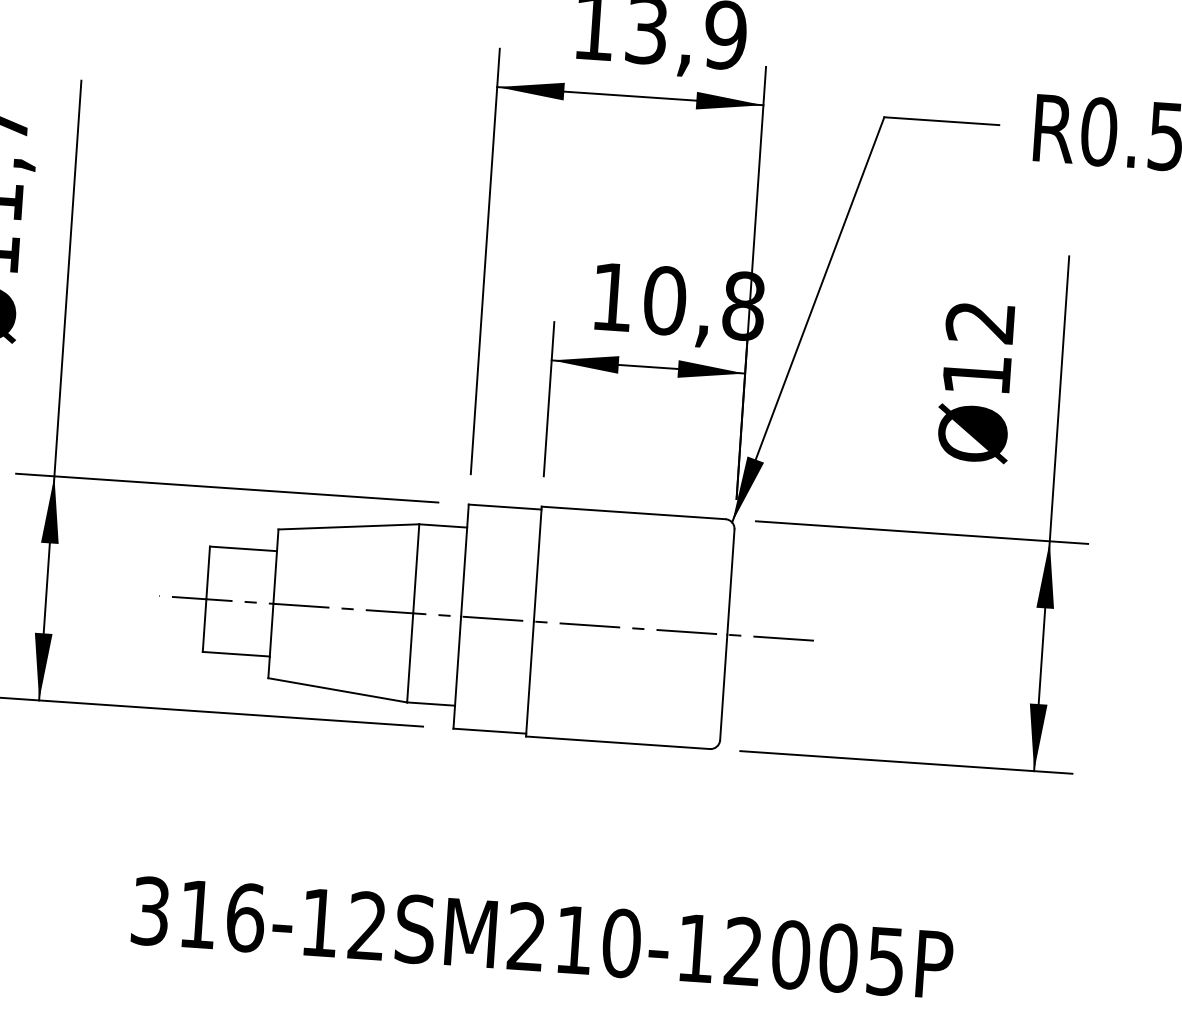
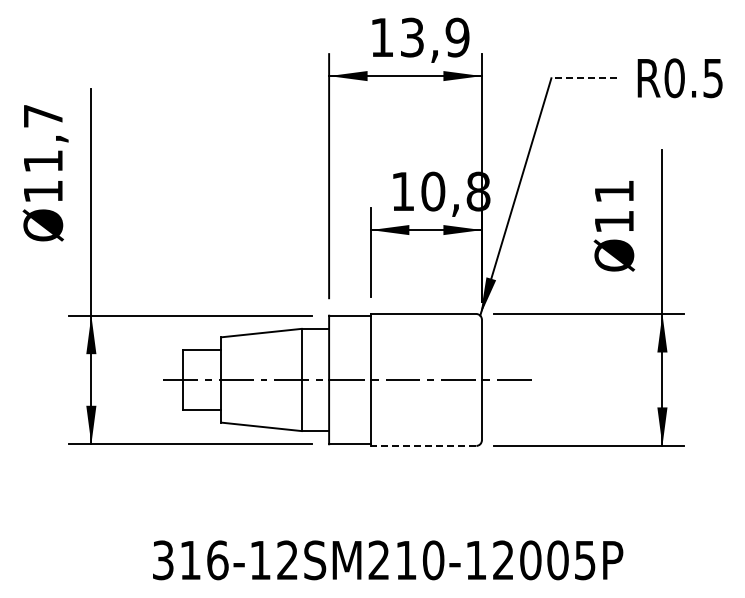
line: (941, 121) -> (584, 78), solid -> dashed
text: (979, 321) -> (613, 191), Ø12 -> Ø11
line: (617, 742) -> (423, 445), solid -> dashed

